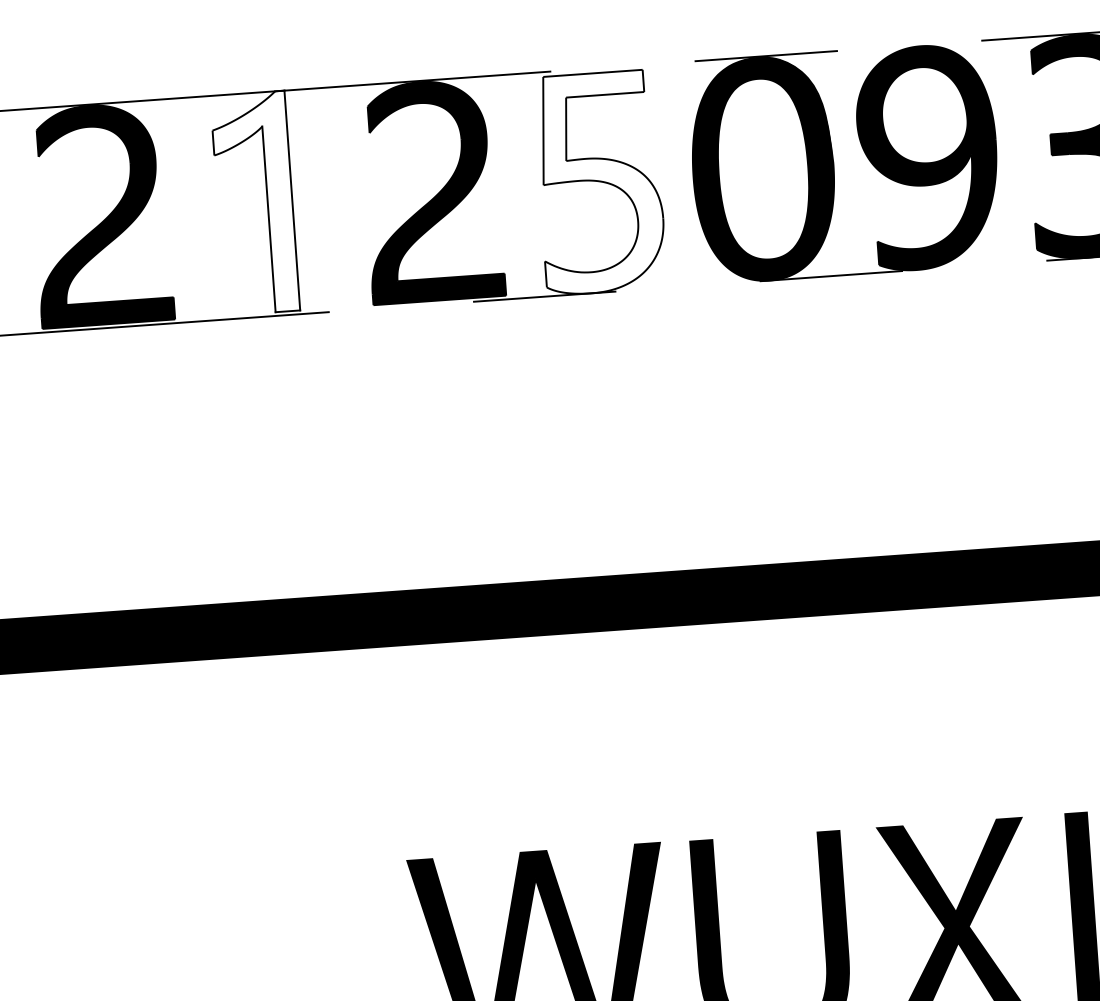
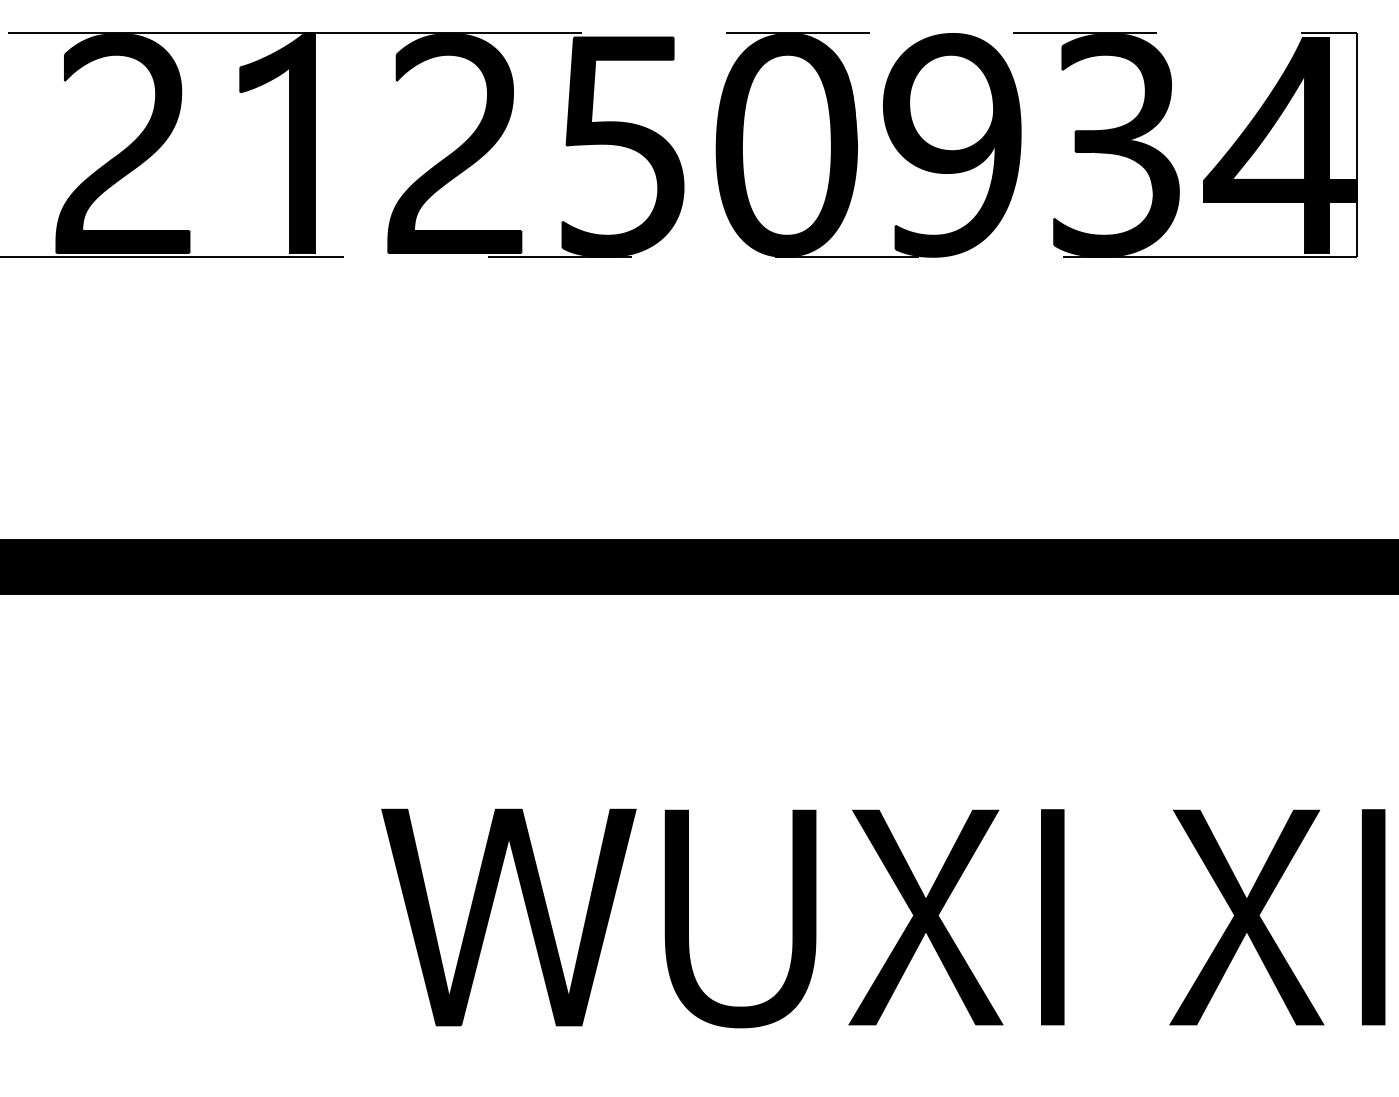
fill: (599, 182) -> (622, 146), added
fill: (255, 202) -> (277, 142), added

